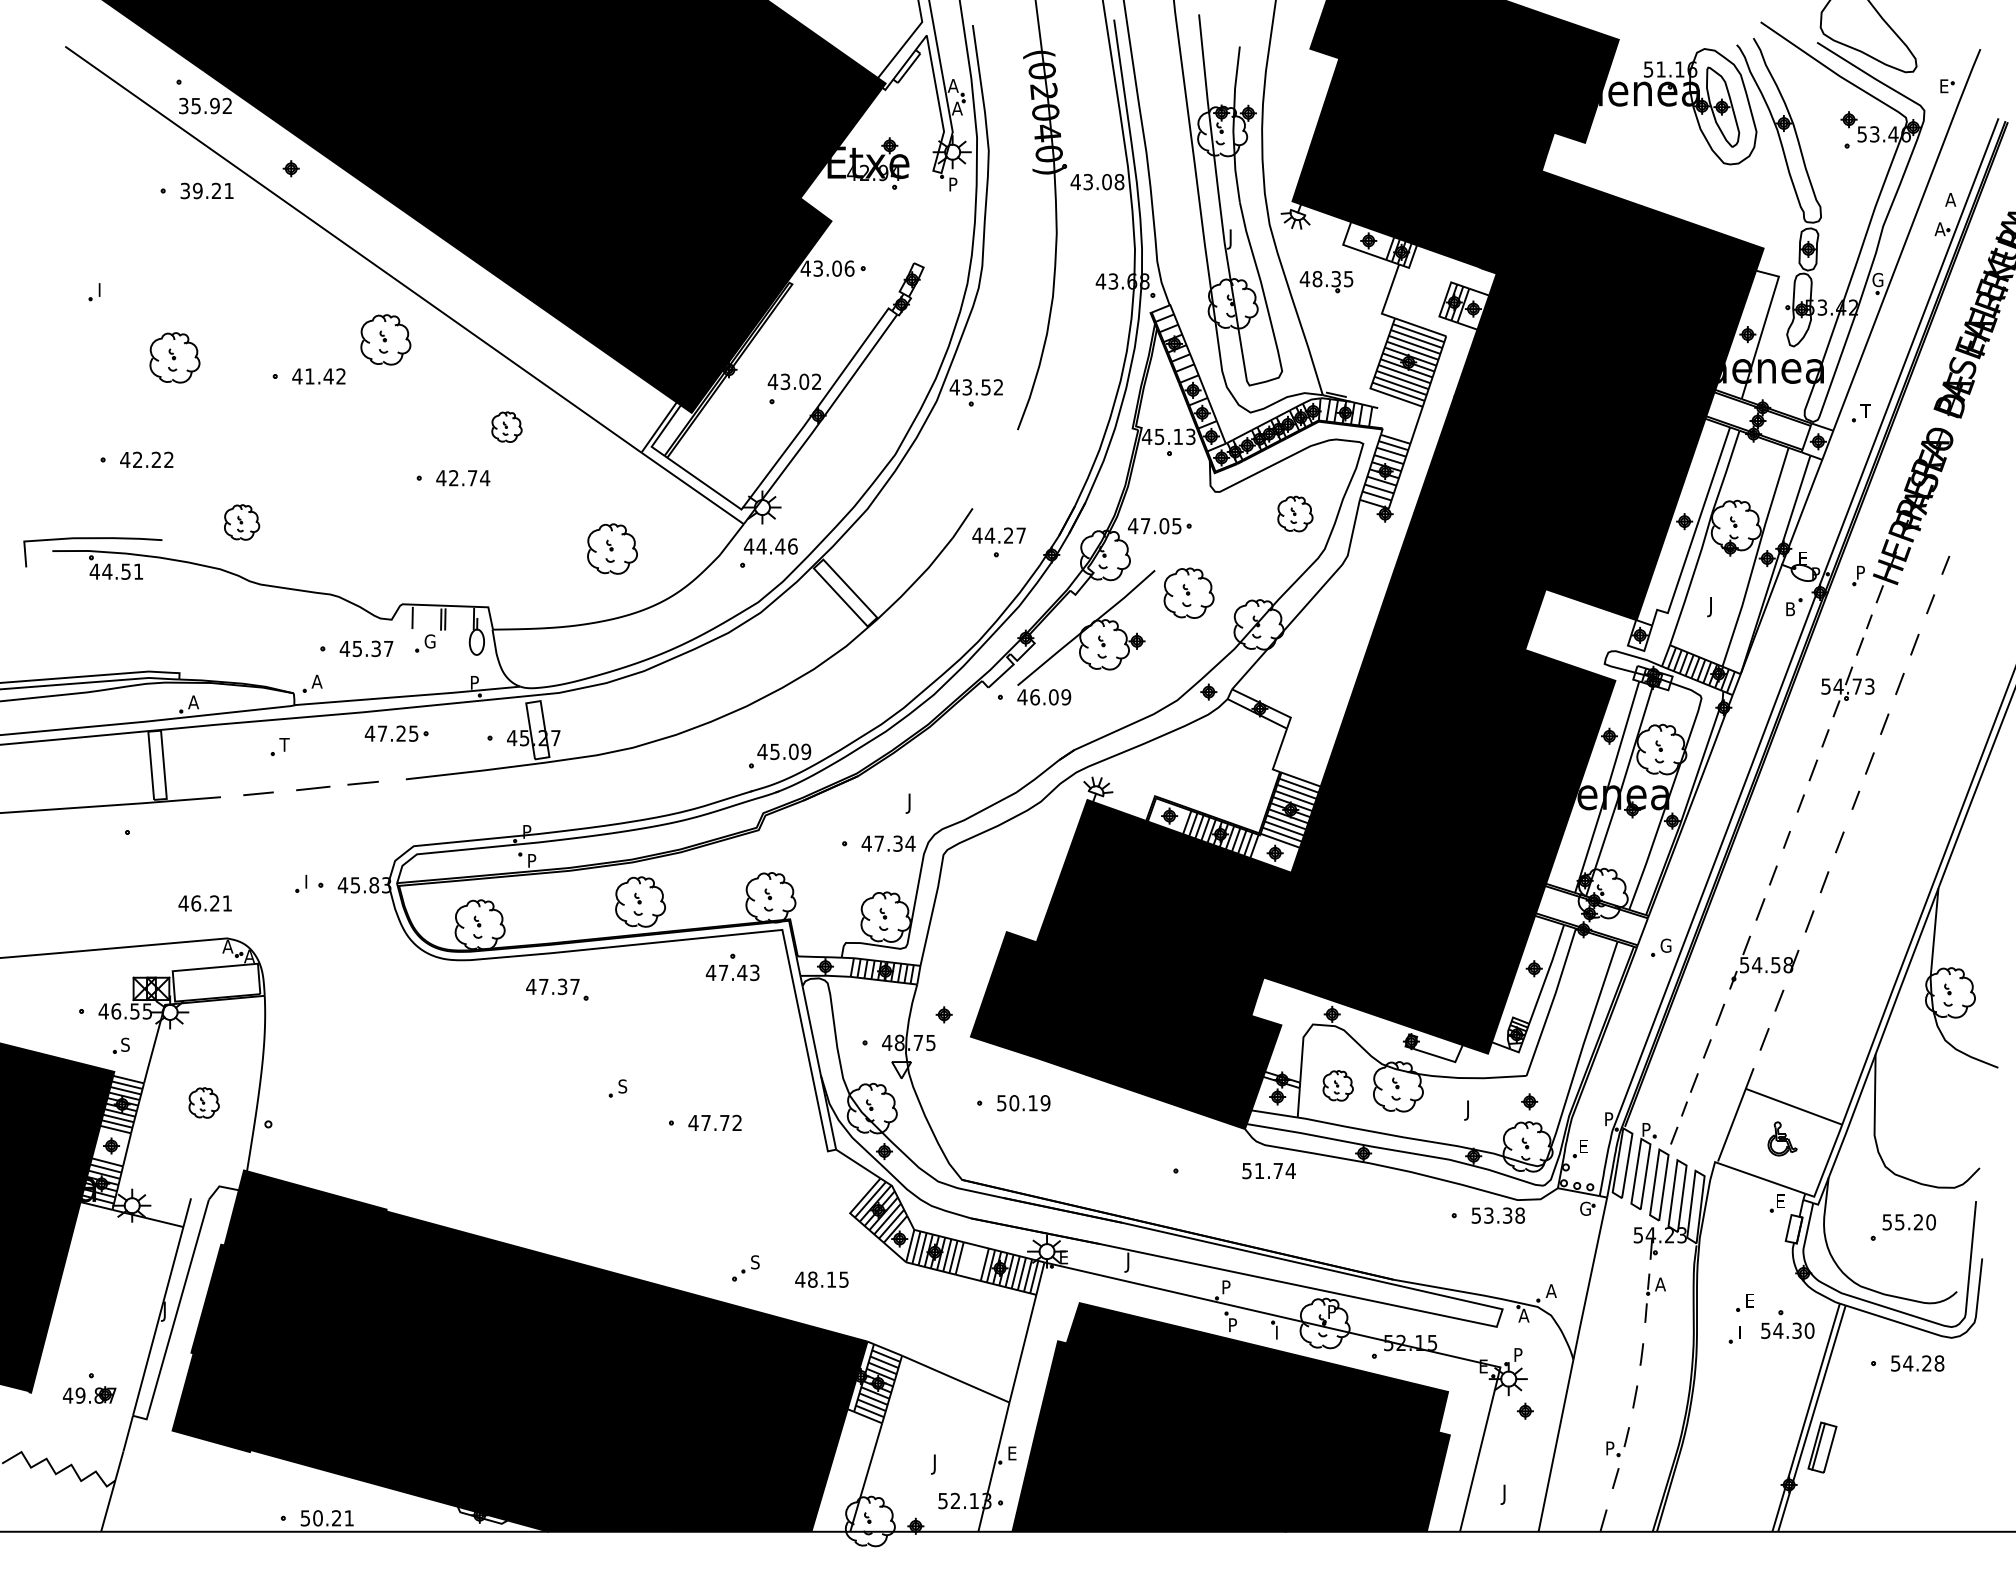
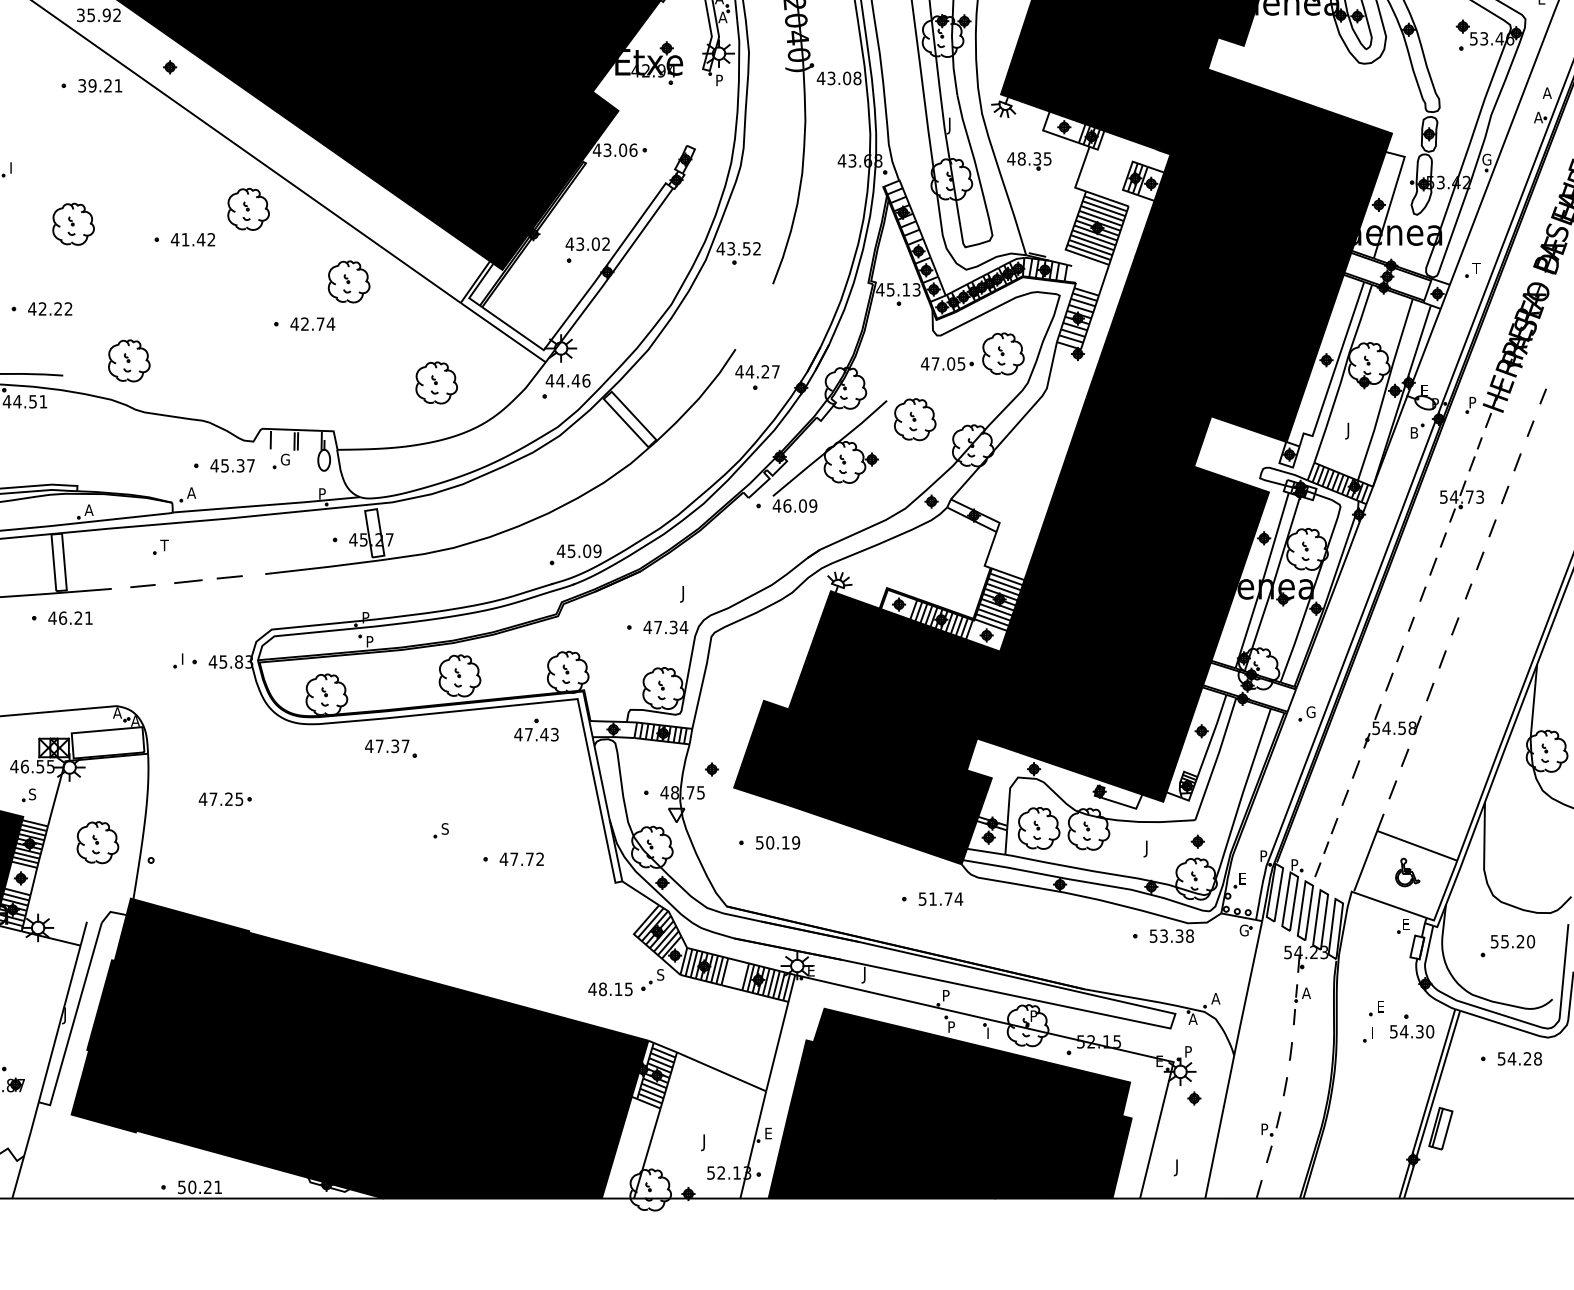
part: (506, 426) -> (348, 281), size x1.67
part: (1295, 513) -> (1003, 353), size x1.43
part: (241, 522) -> (128, 360), size x1.43
part: (1159, 526) -> (947, 364), moved
part: (396, 733) -> (225, 799), moved
text: (204, 903) -> (69, 618), moved
part: (1337, 1085) -> (1038, 828), size x1.67
part: (203, 1102) -> (97, 842), size x1.67
text: (1268, 1171) -> (940, 899), moved
part: (745, 1268) -> (652, 980), moved

